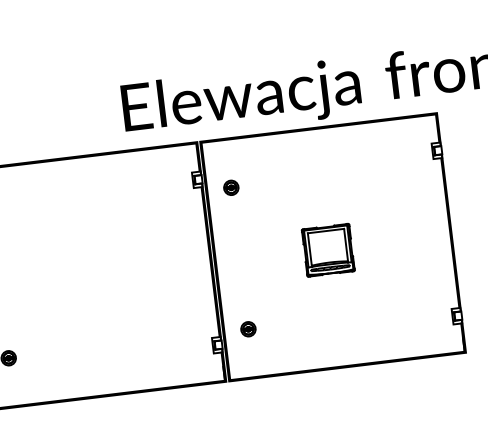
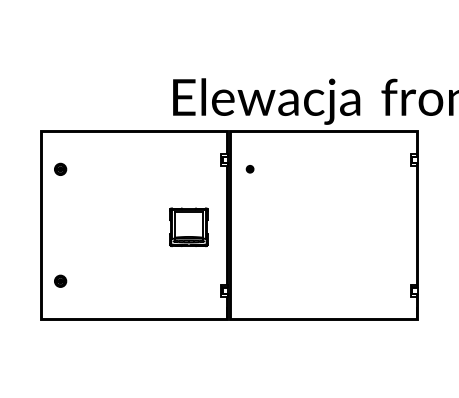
part: (230, 186) -> (249, 168), size x0.6
part: (327, 250) -> (188, 227), moved
part: (247, 328) -> (249, 280), removed

